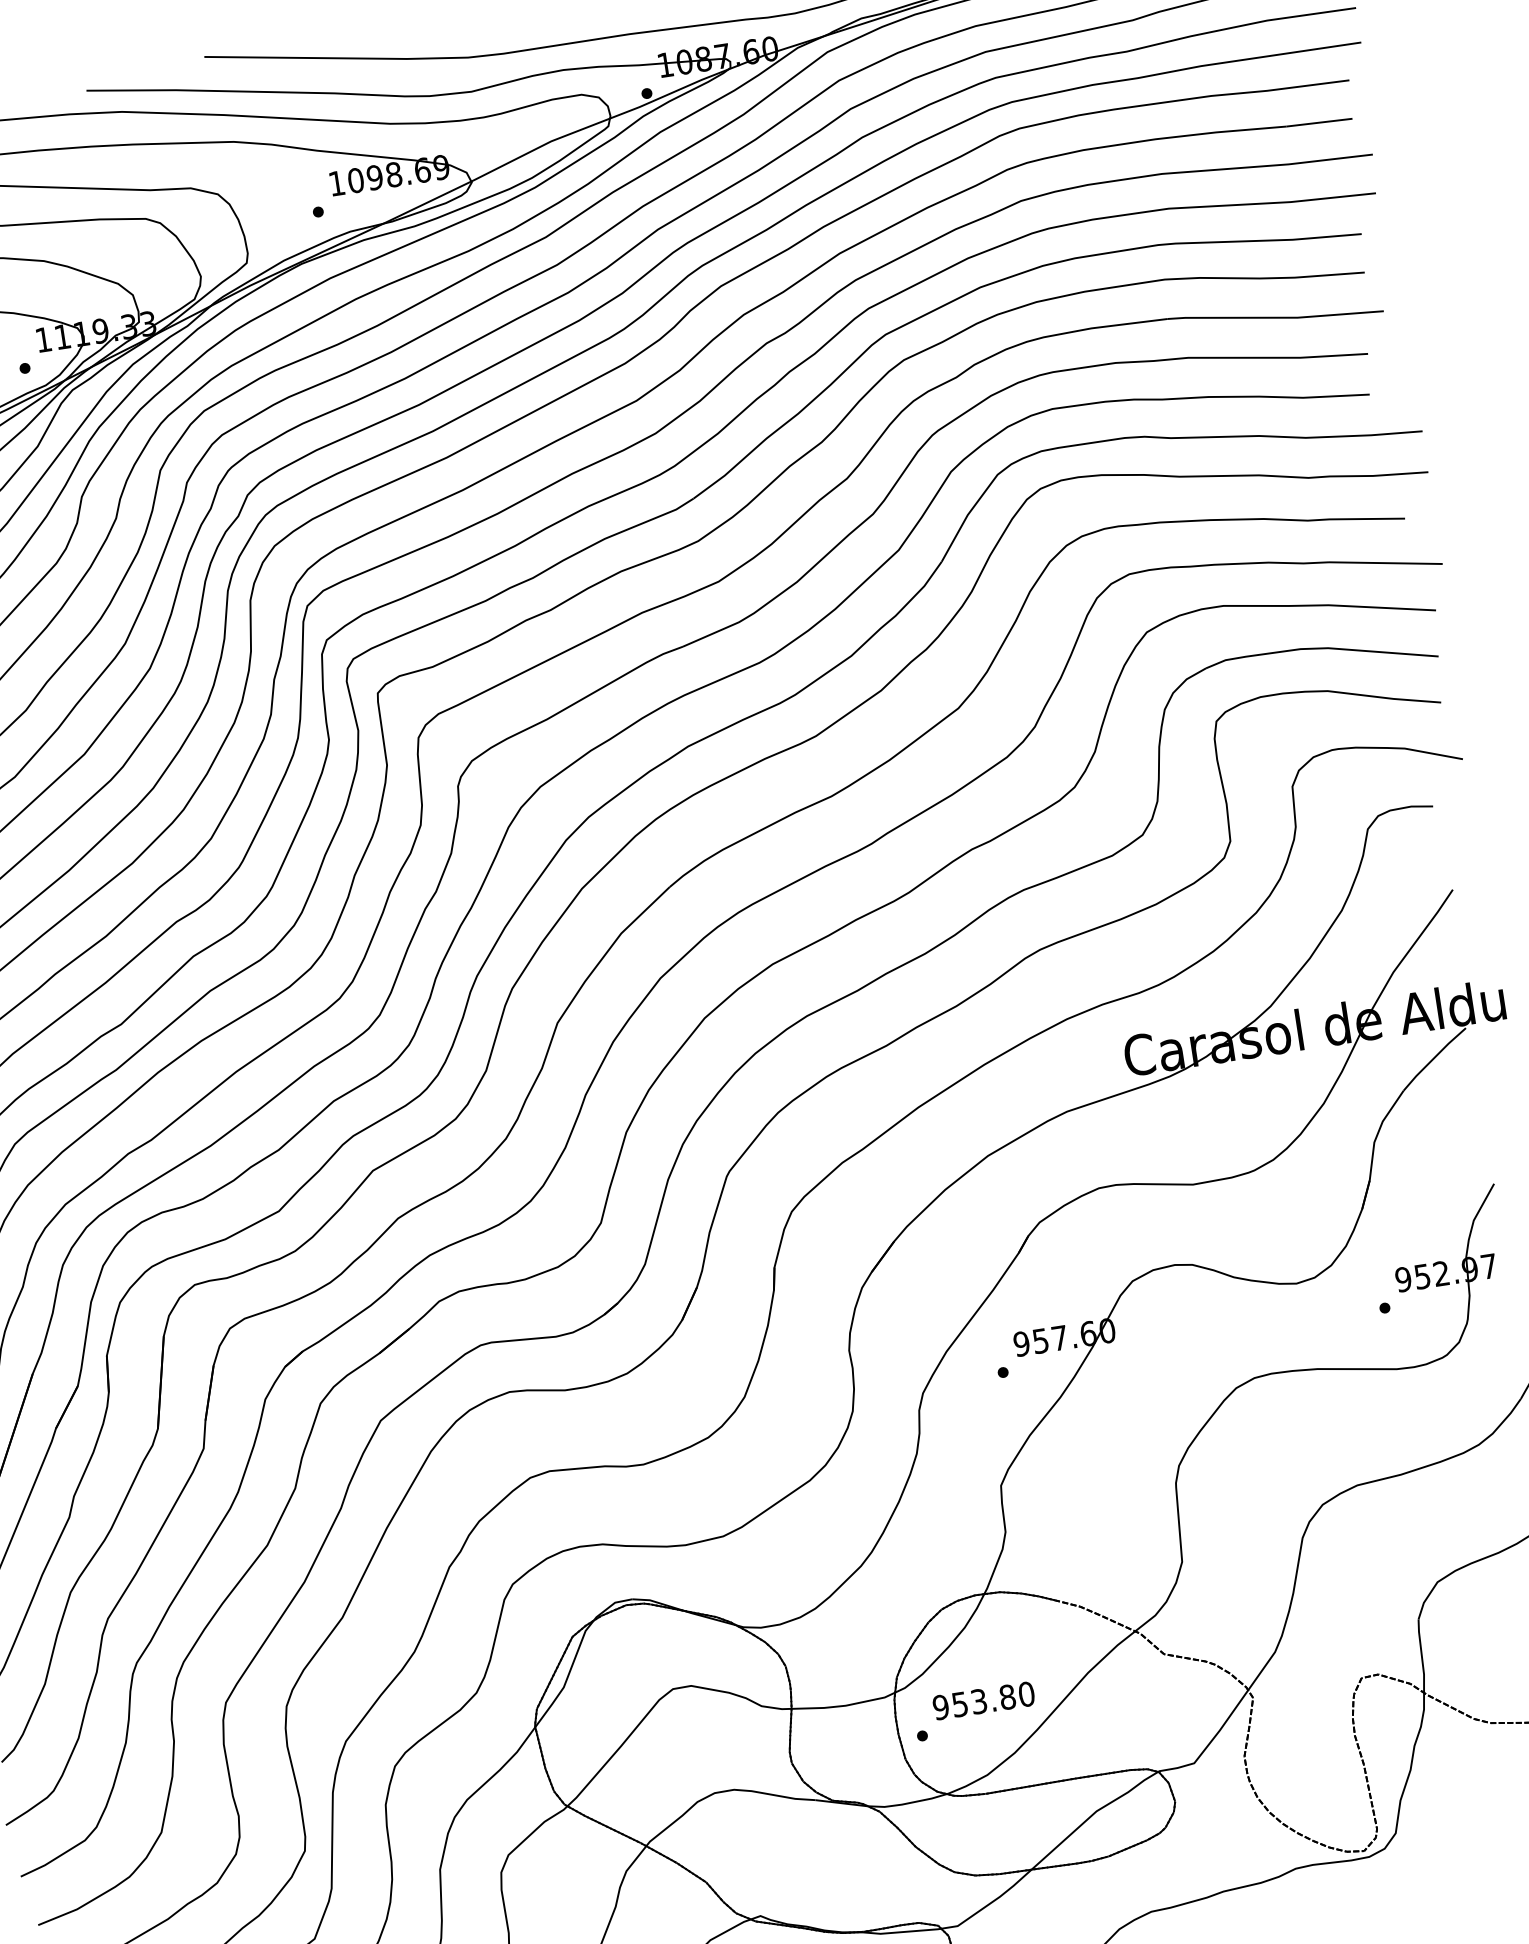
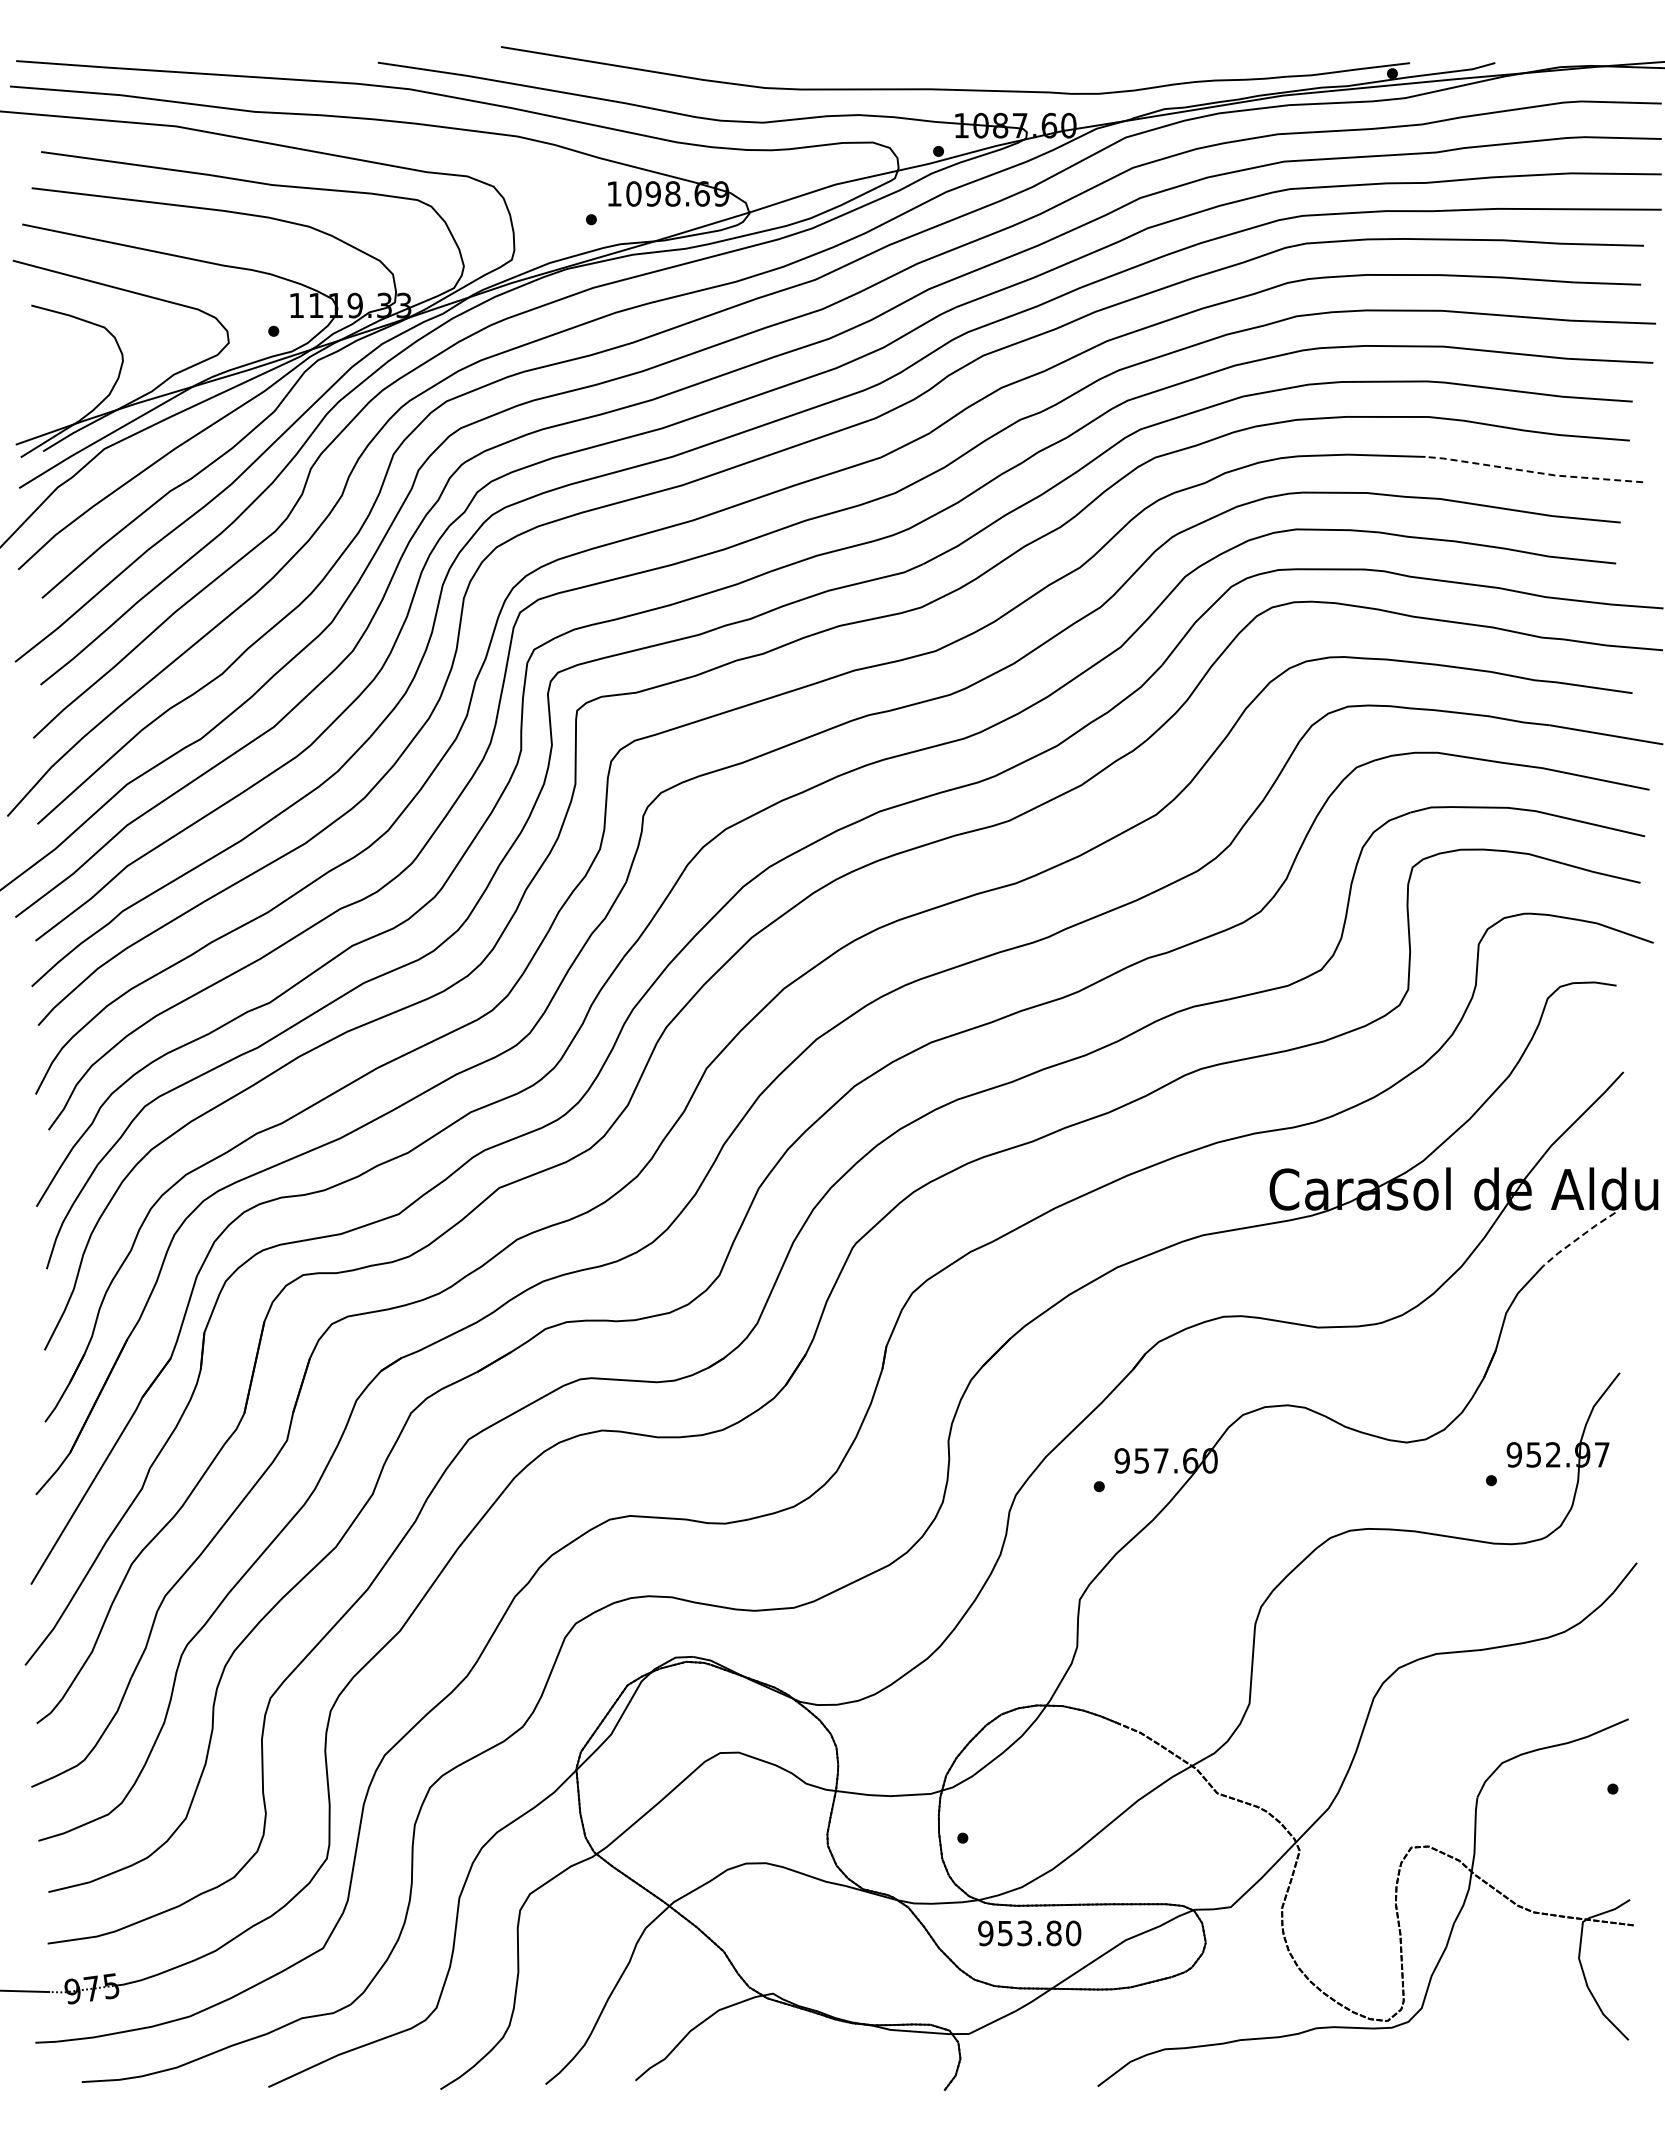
line: (1276, 317) -> (1534, 472), solid -> dashed
line: (1433, 1058) -> (1578, 1238), solid -> dashed
text: (983, 1700) -> (1029, 1933), moved

